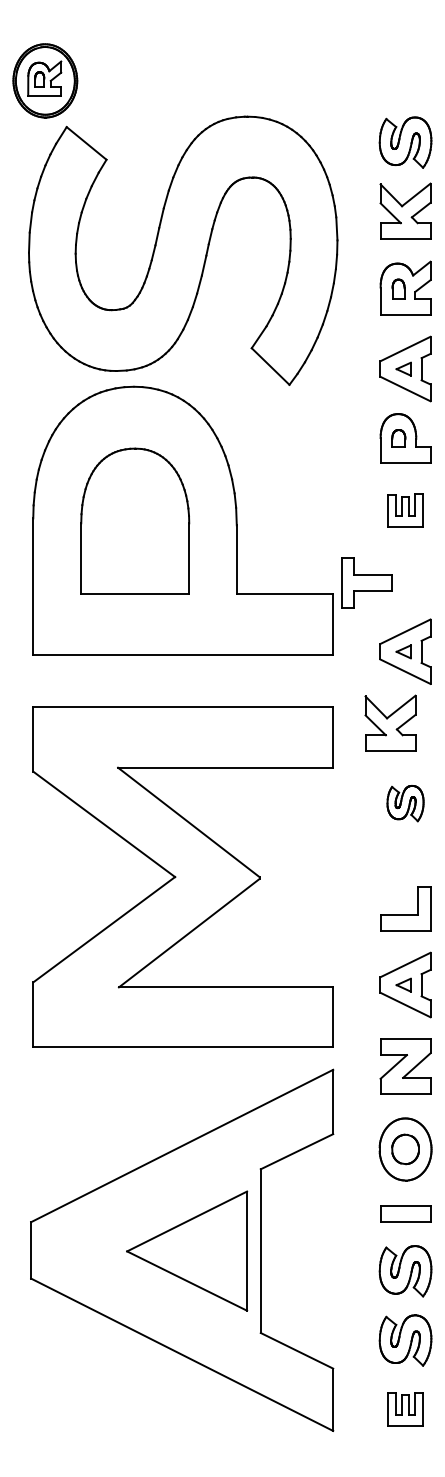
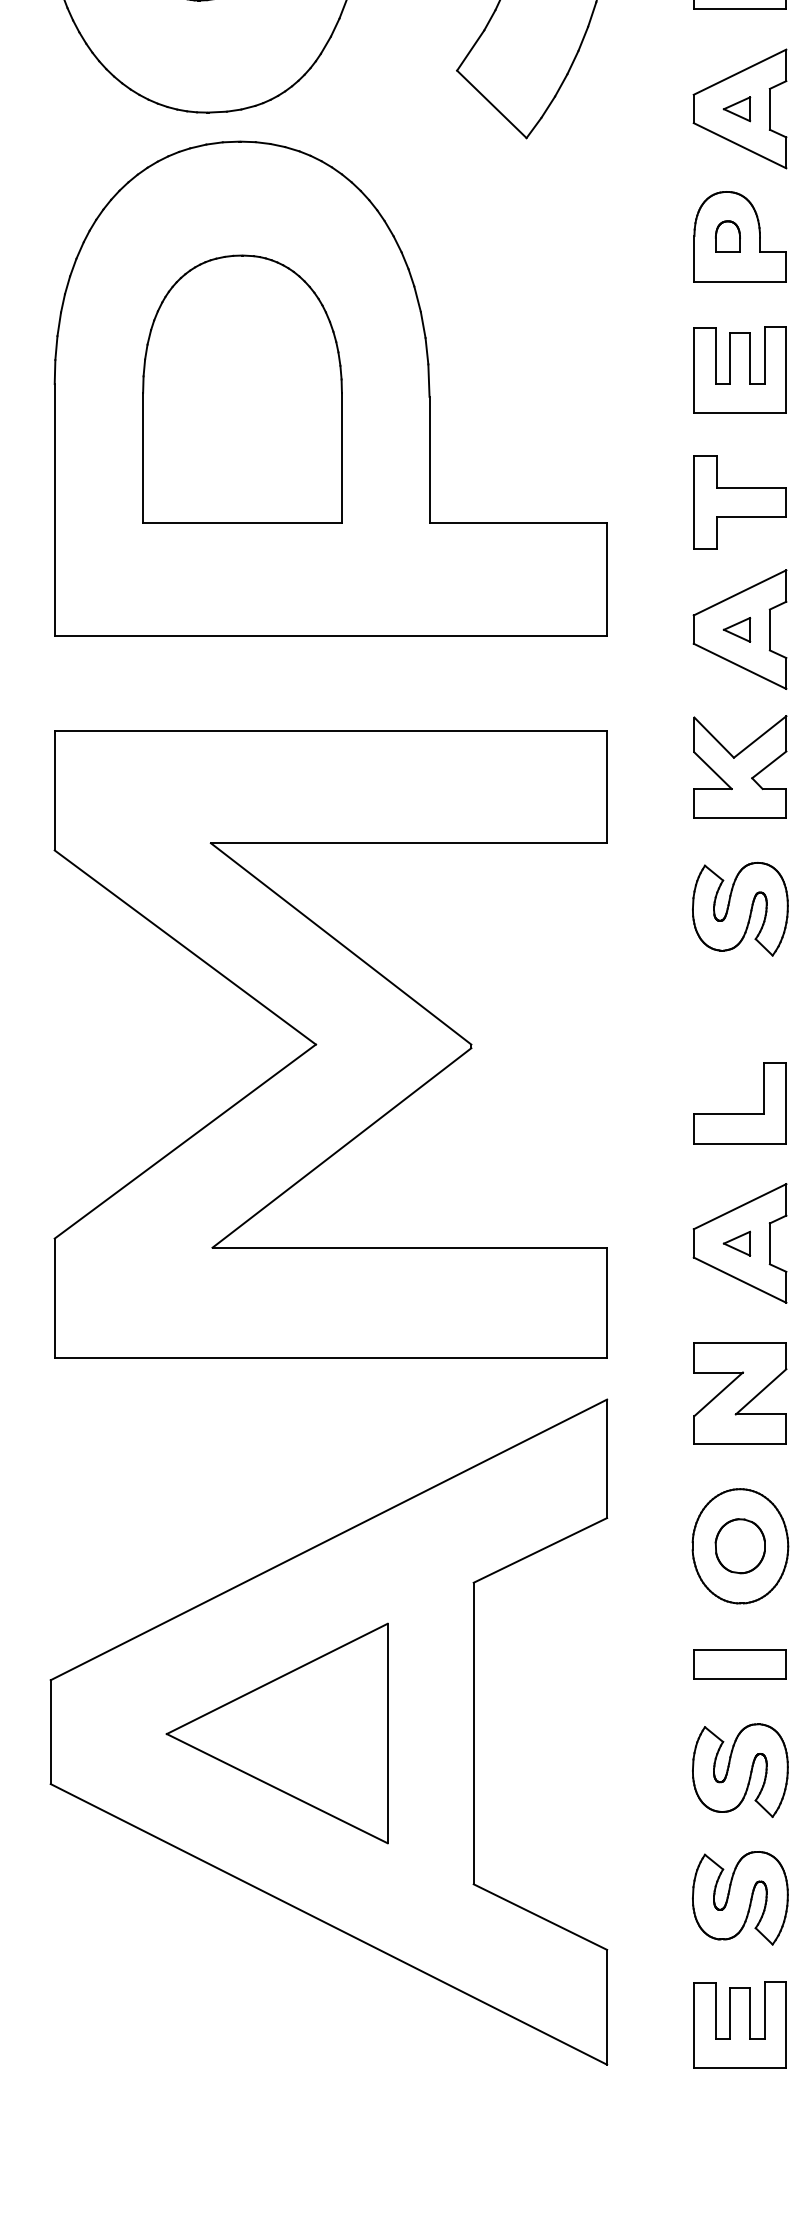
part: (405, 510) -> (740, 369), size x1.43
part: (366, 582) -> (740, 502), moved
part: (390, 722) -> (740, 765), moved
part: (405, 803) -> (740, 909), size x1.43
part: (187, 1250) -> (277, 1732), moved
part: (405, 1409) -> (740, 2025), size x1.43

